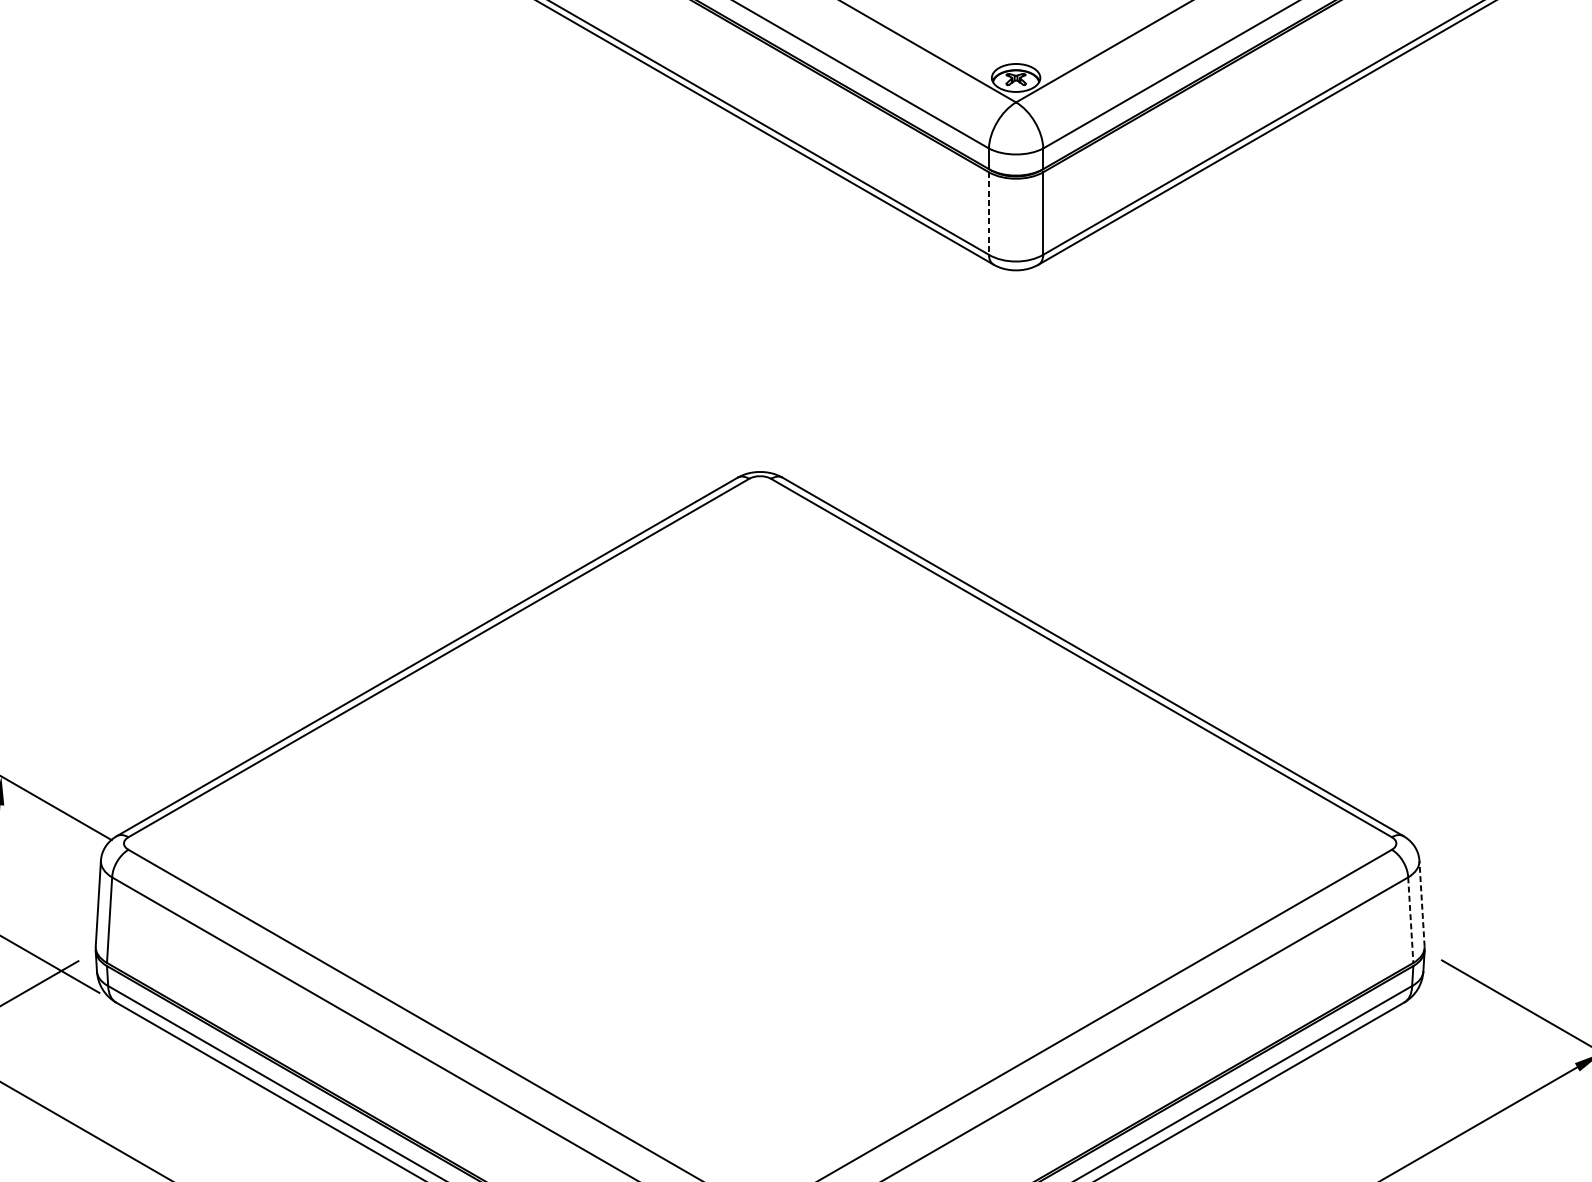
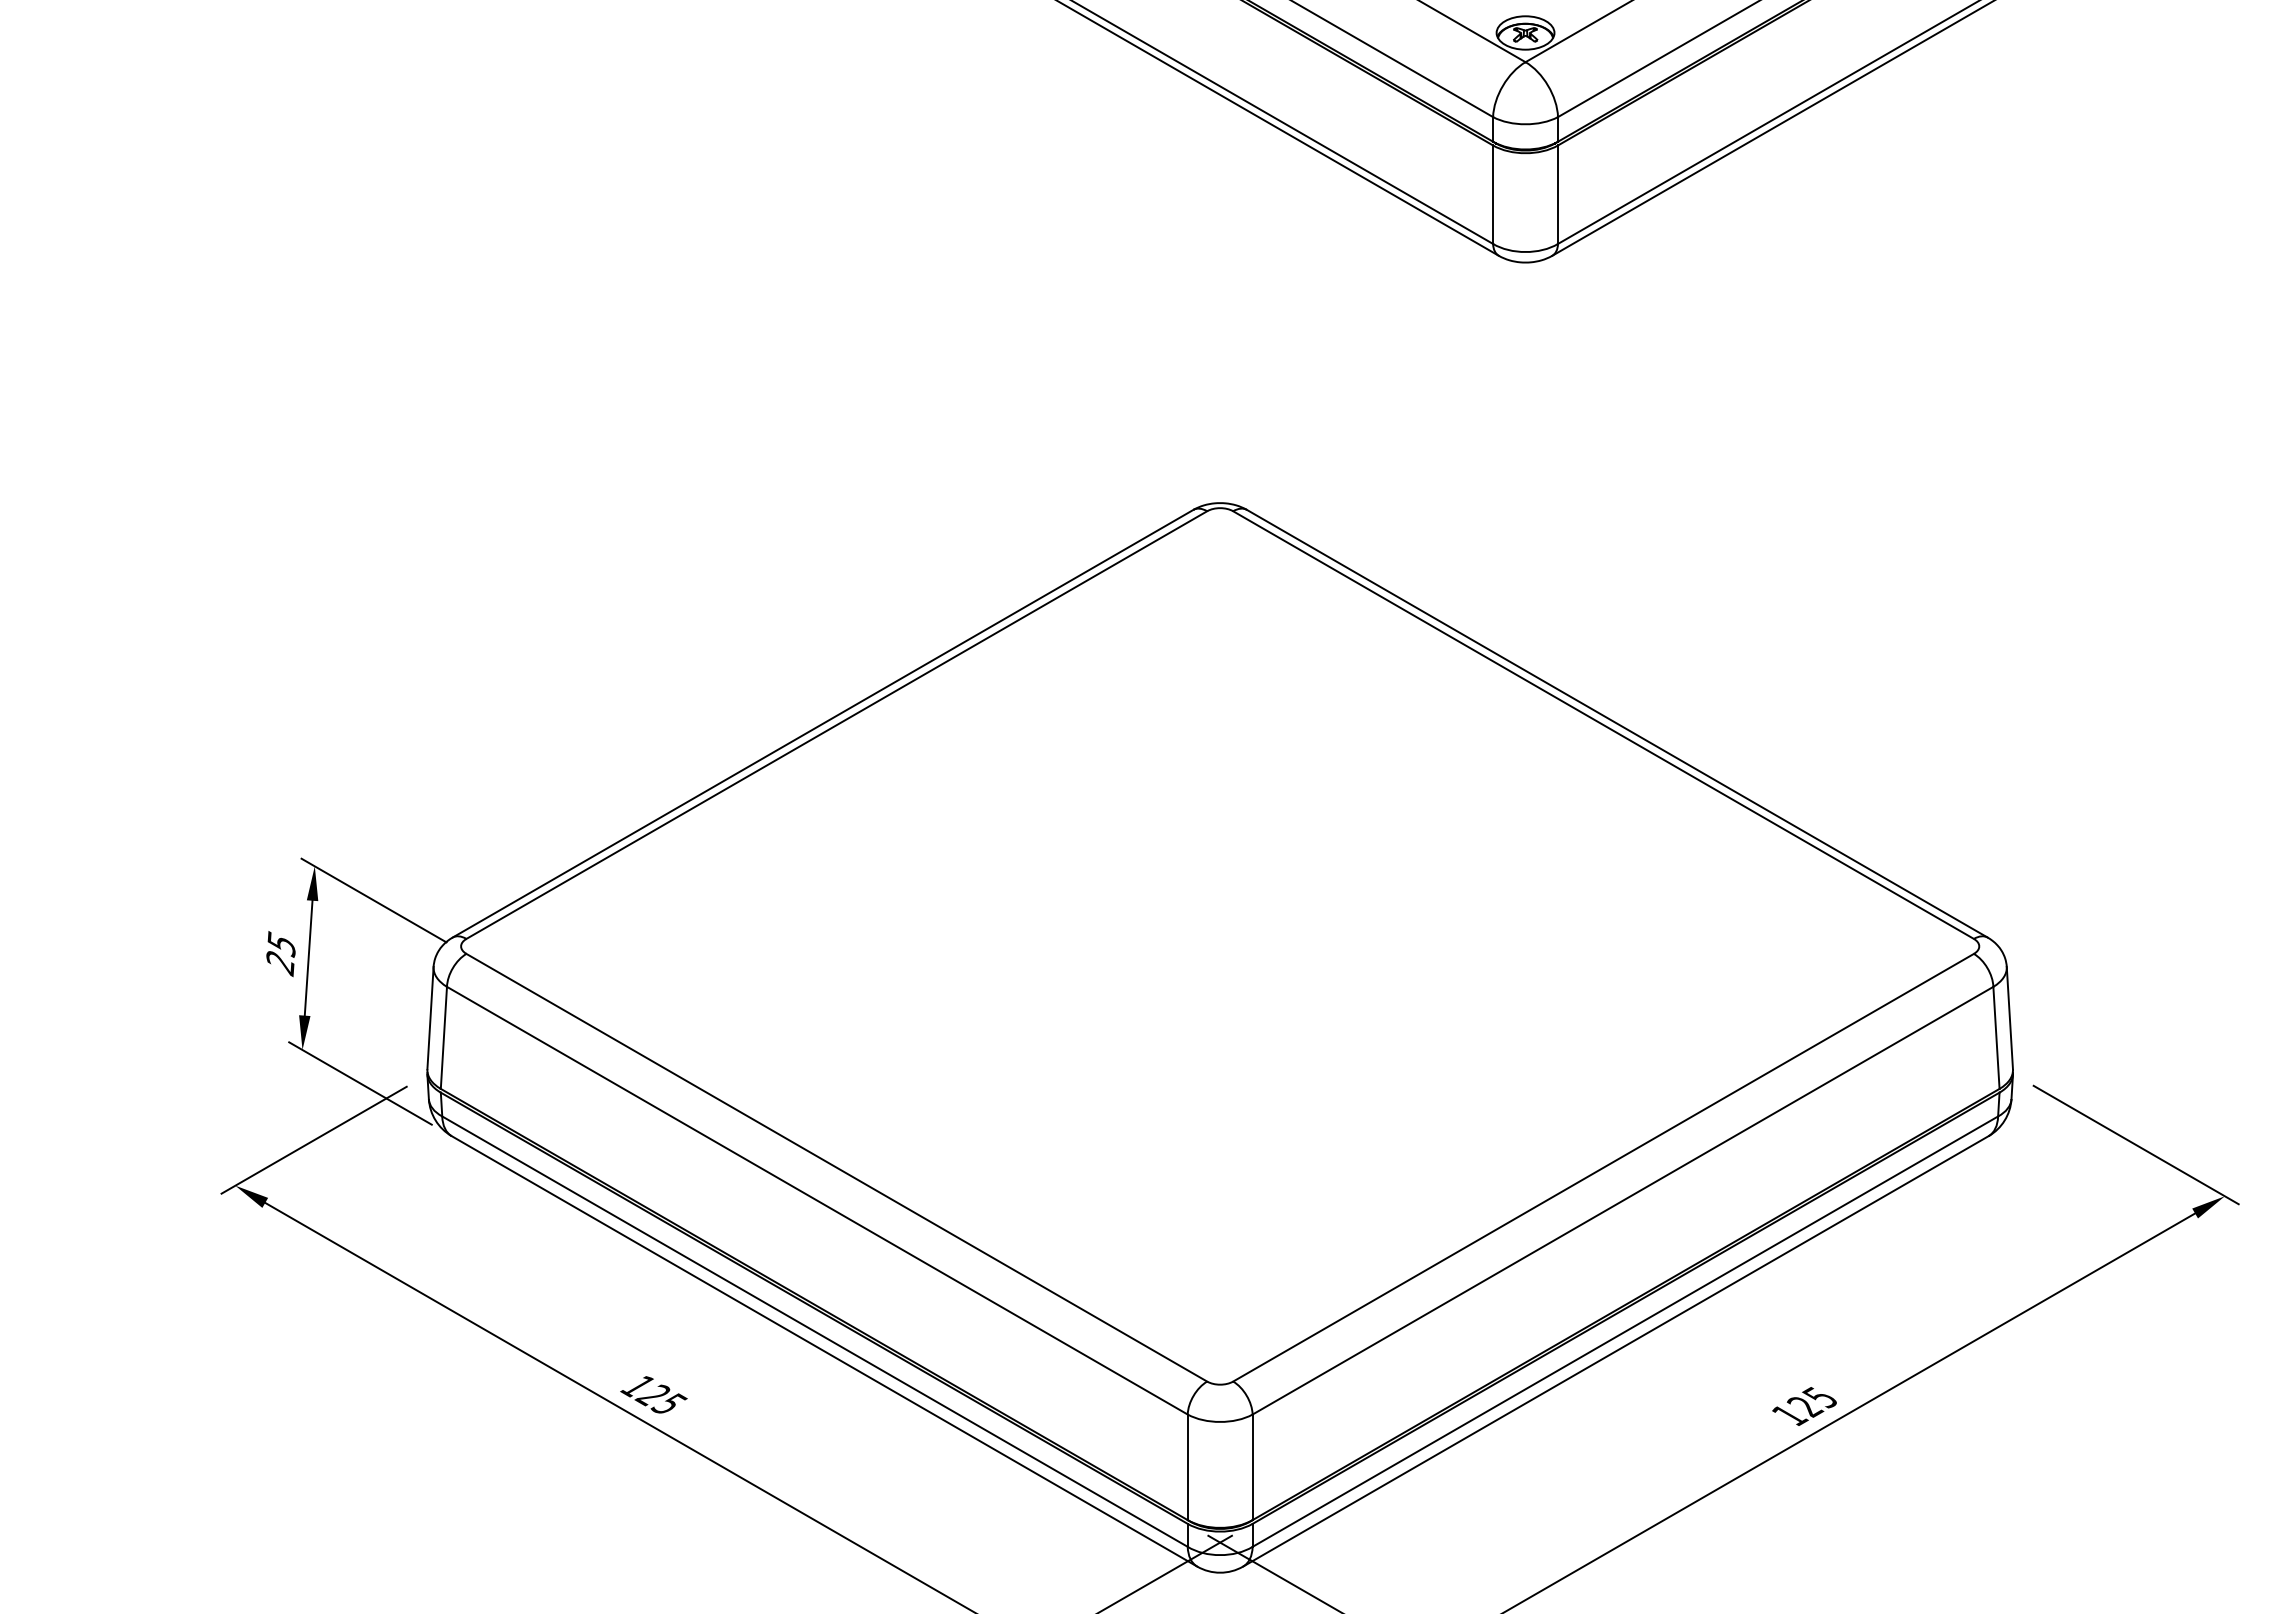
line: (989, 214) -> (1493, 195), dashed -> solid
line: (1421, 903) -> (2009, 1017), dashed -> solid
line: (1410, 920) -> (1996, 1038), dashed -> solid

